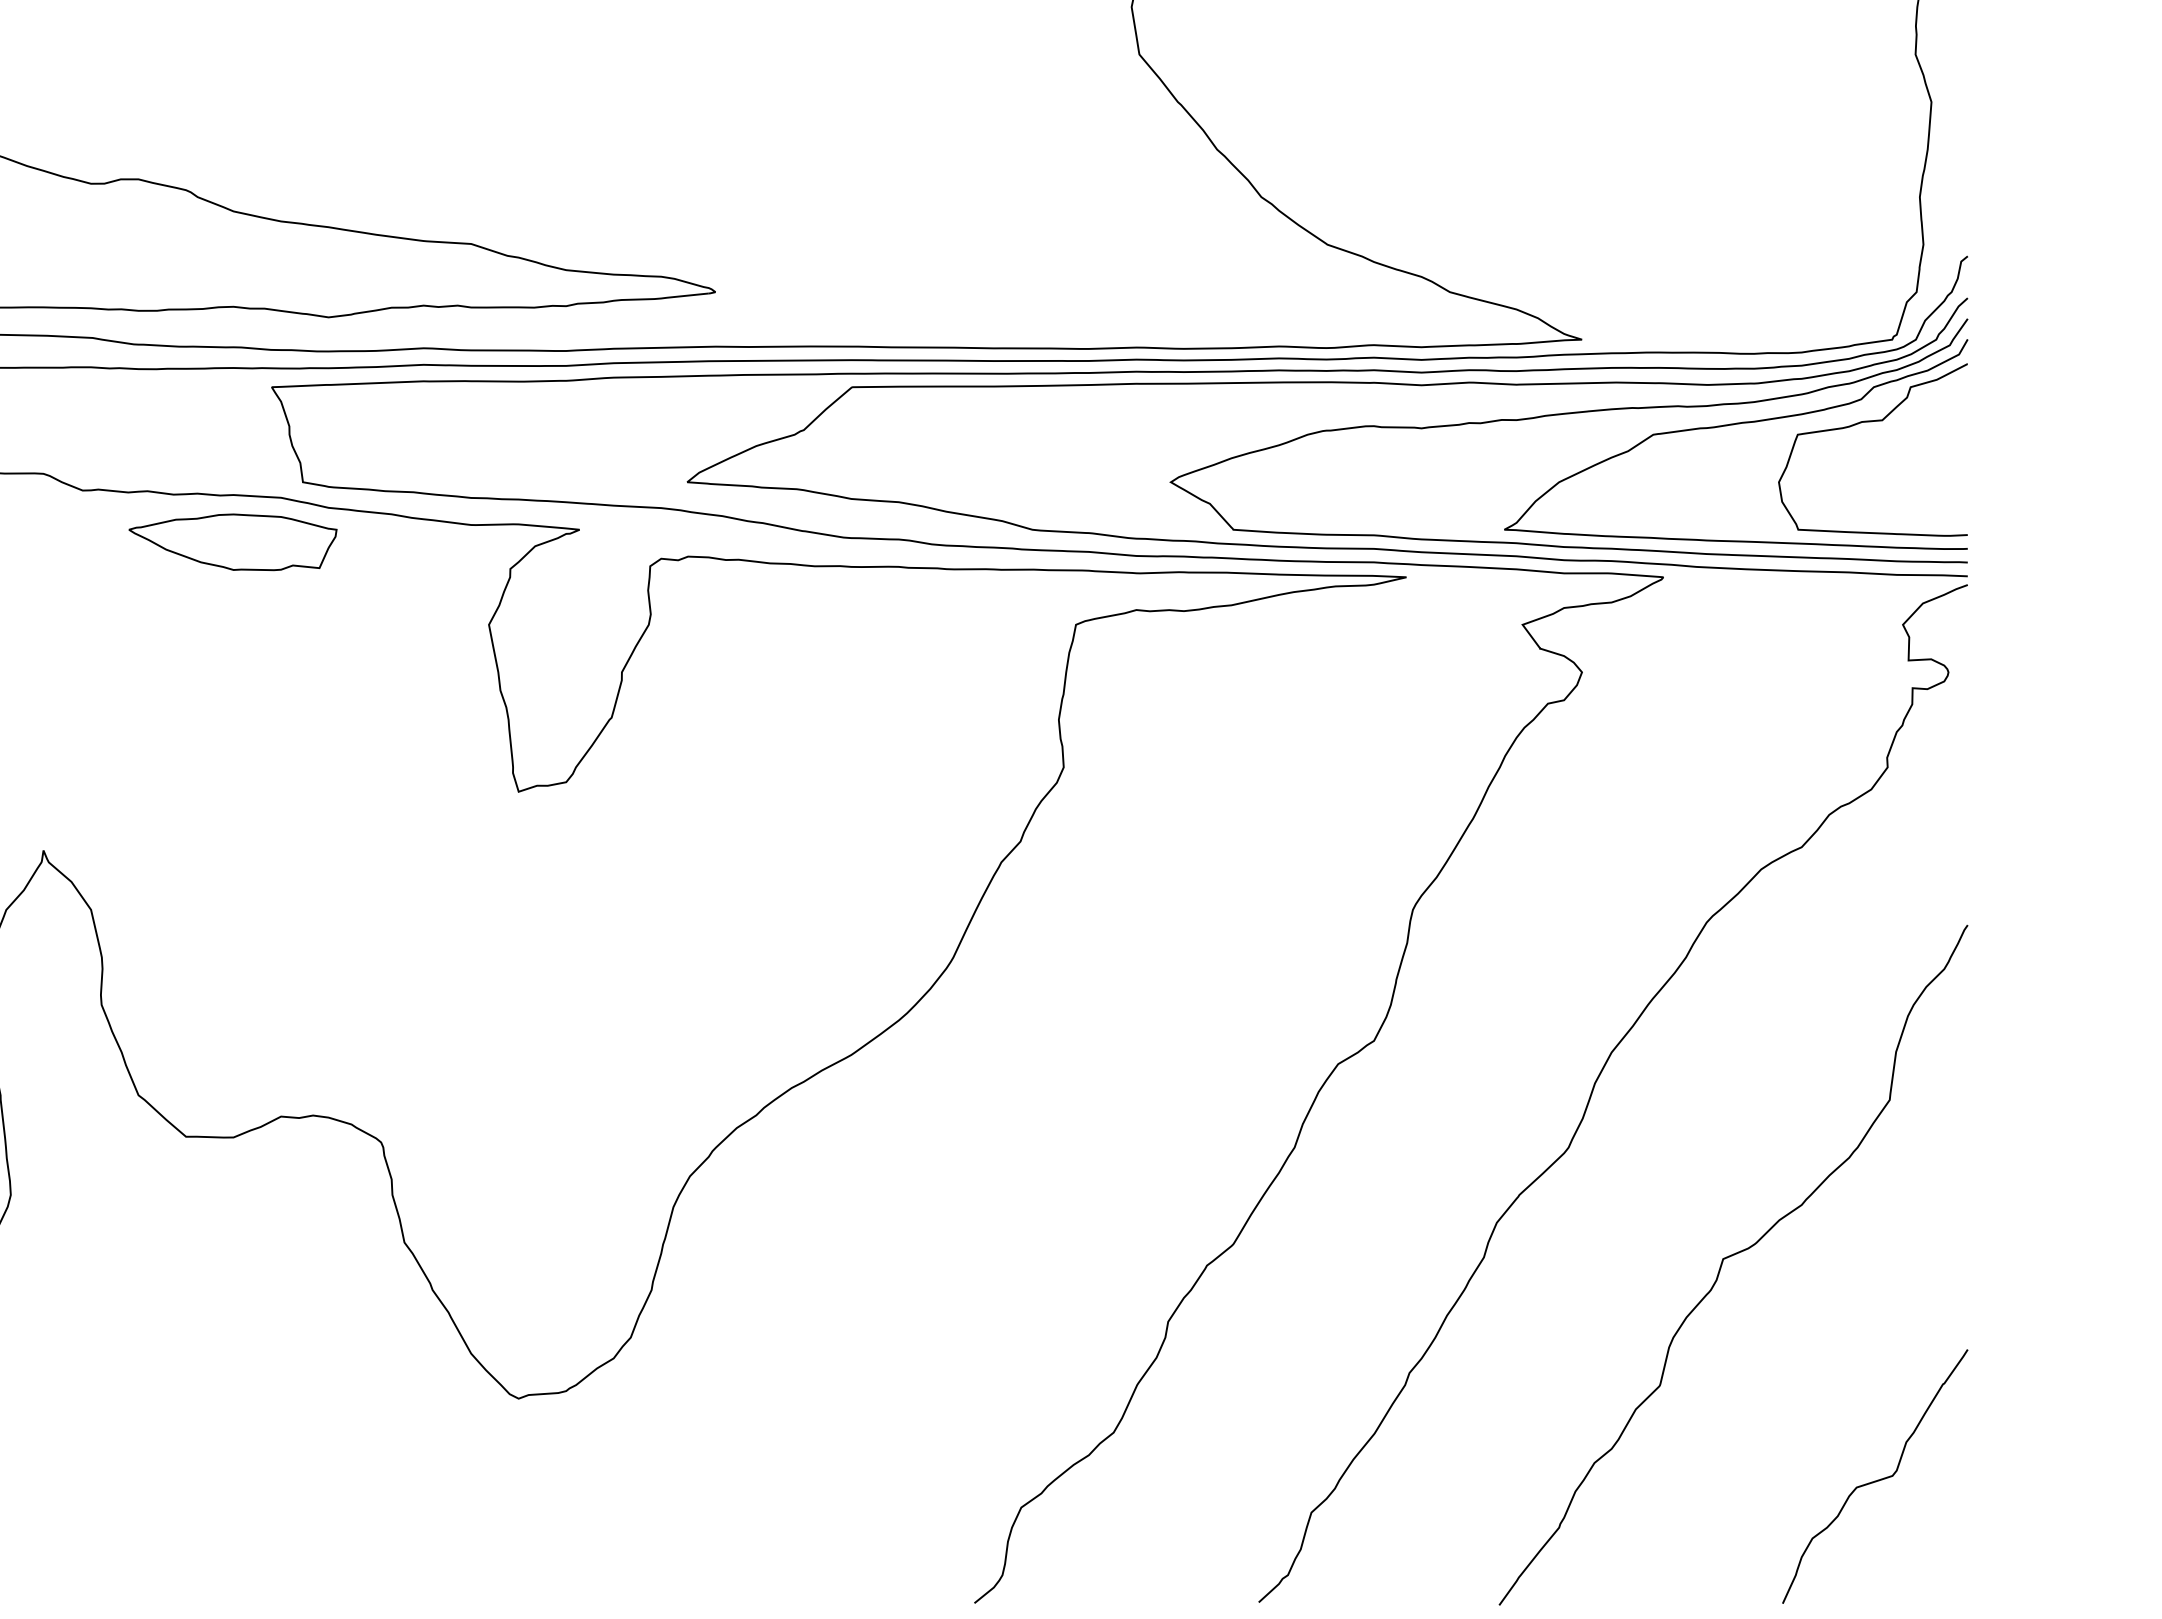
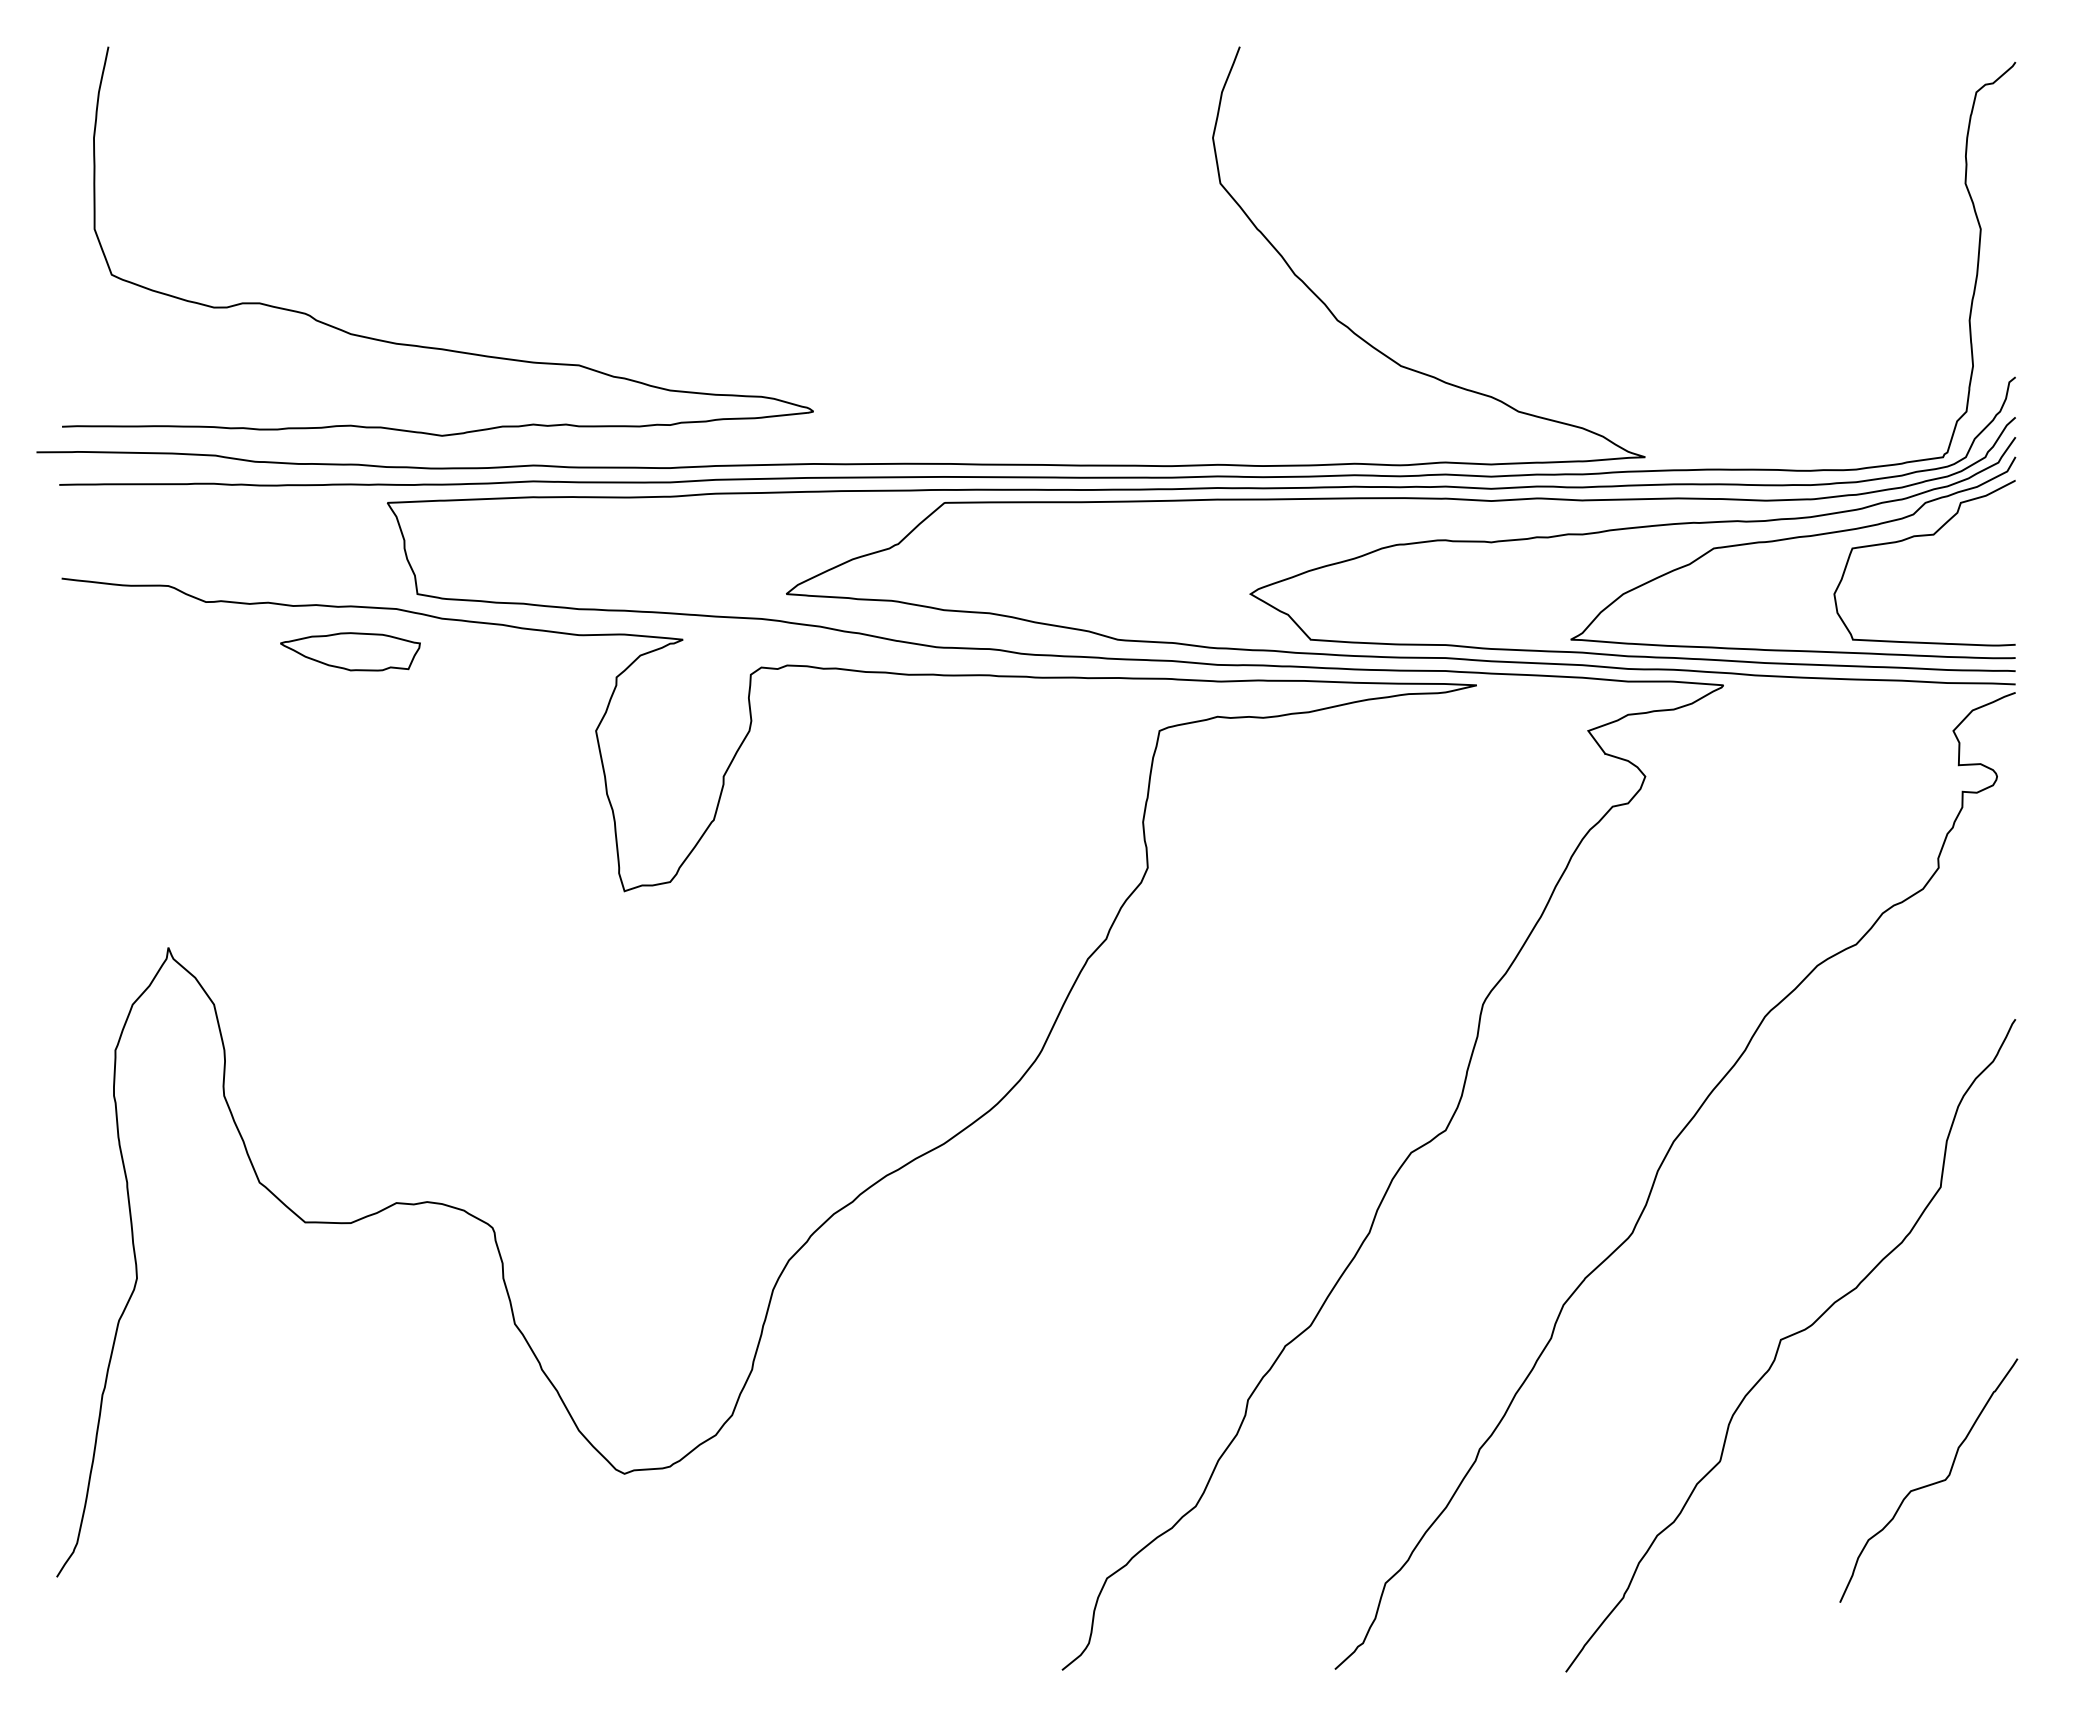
part: (233, 542) -> (350, 651), size x0.7
curve: (1877, 1479) -> (1930, 1483), moved

